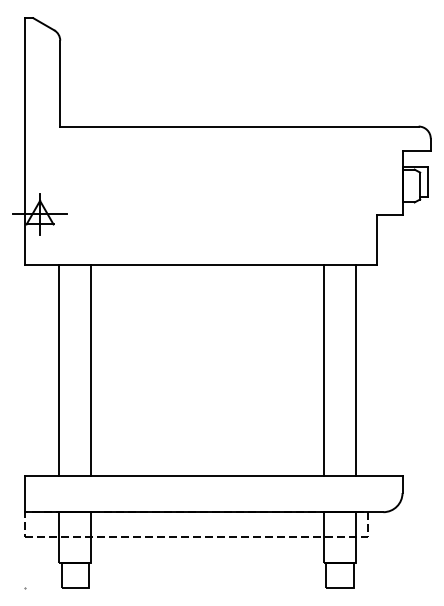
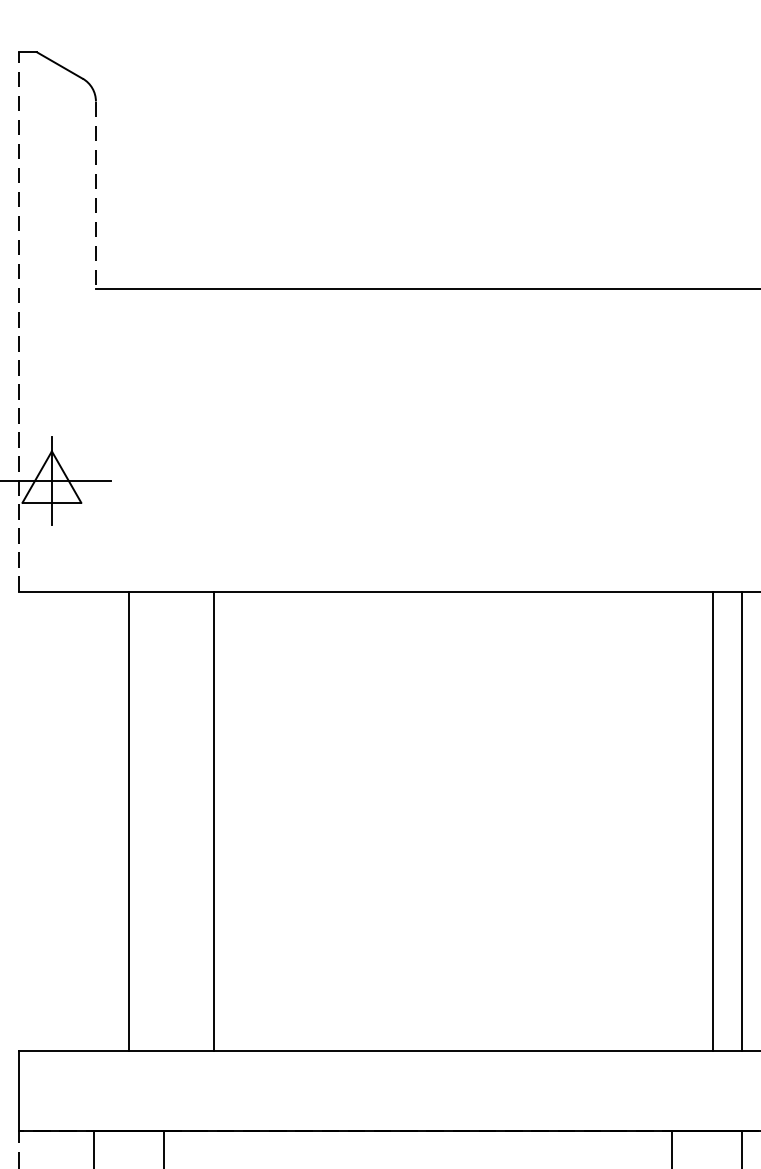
line: (60, 83) -> (96, 194), solid -> dashed
line: (24, 141) -> (17, 321), solid -> dashed
line: (59, 370) -> (129, 821), moved
line: (91, 370) -> (214, 821), moved
line: (324, 370) -> (714, 821), moved

